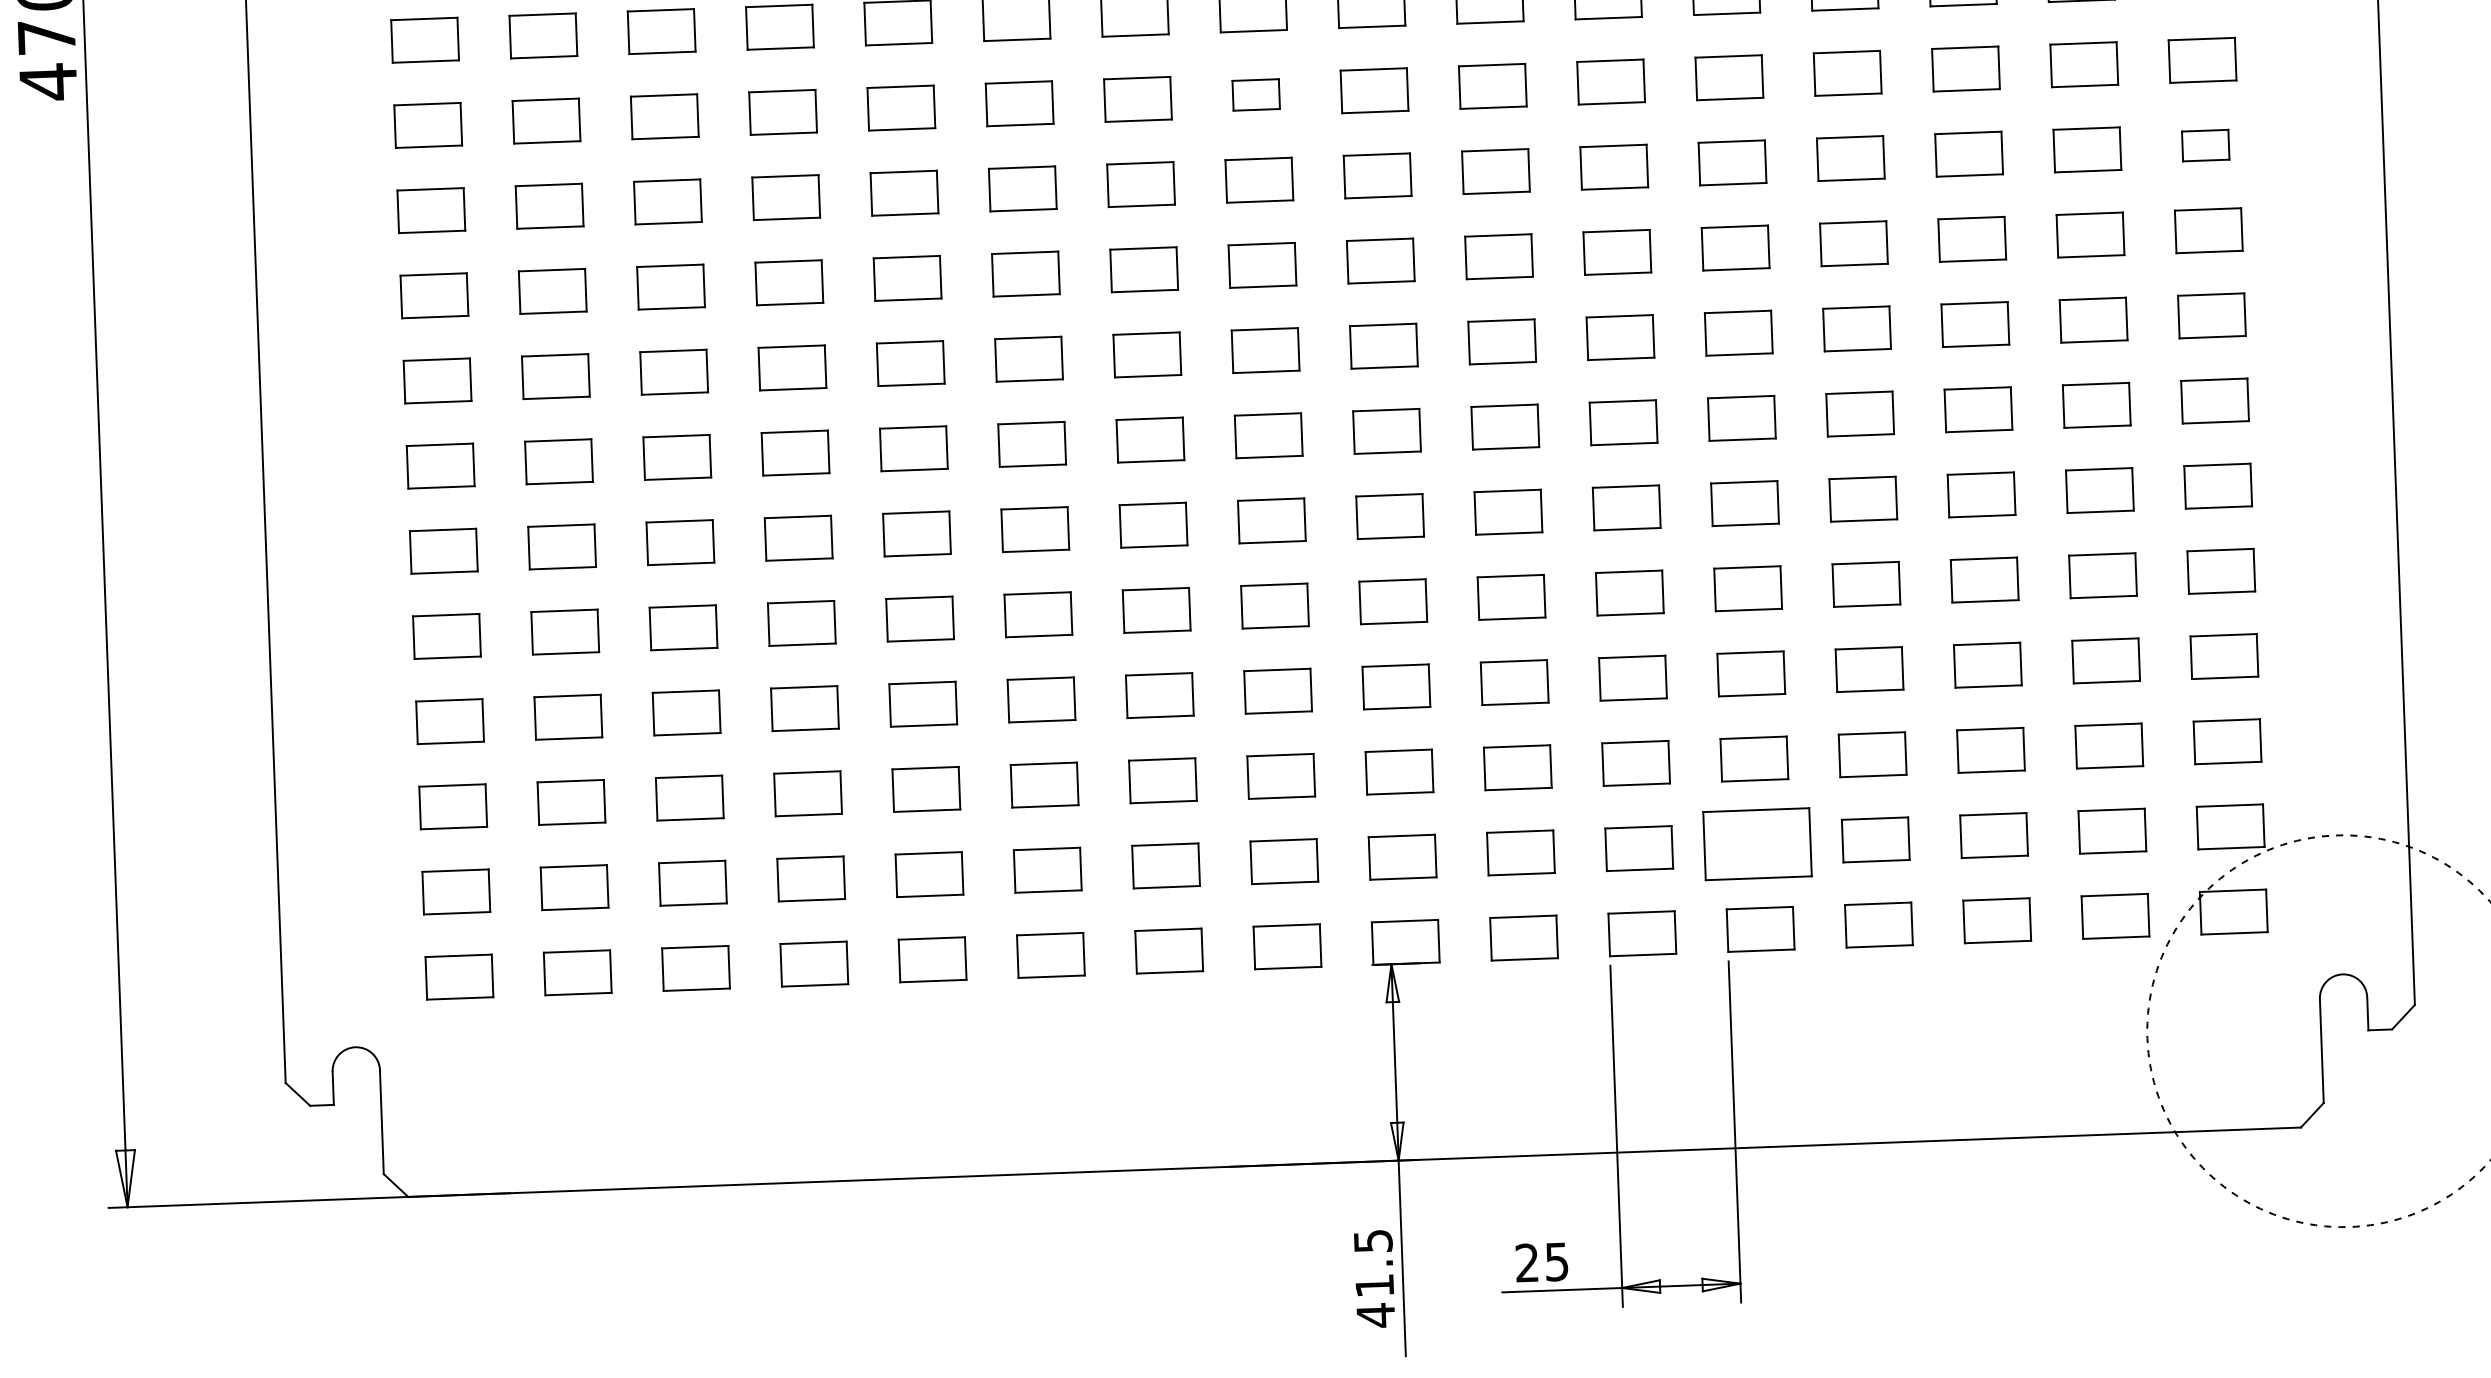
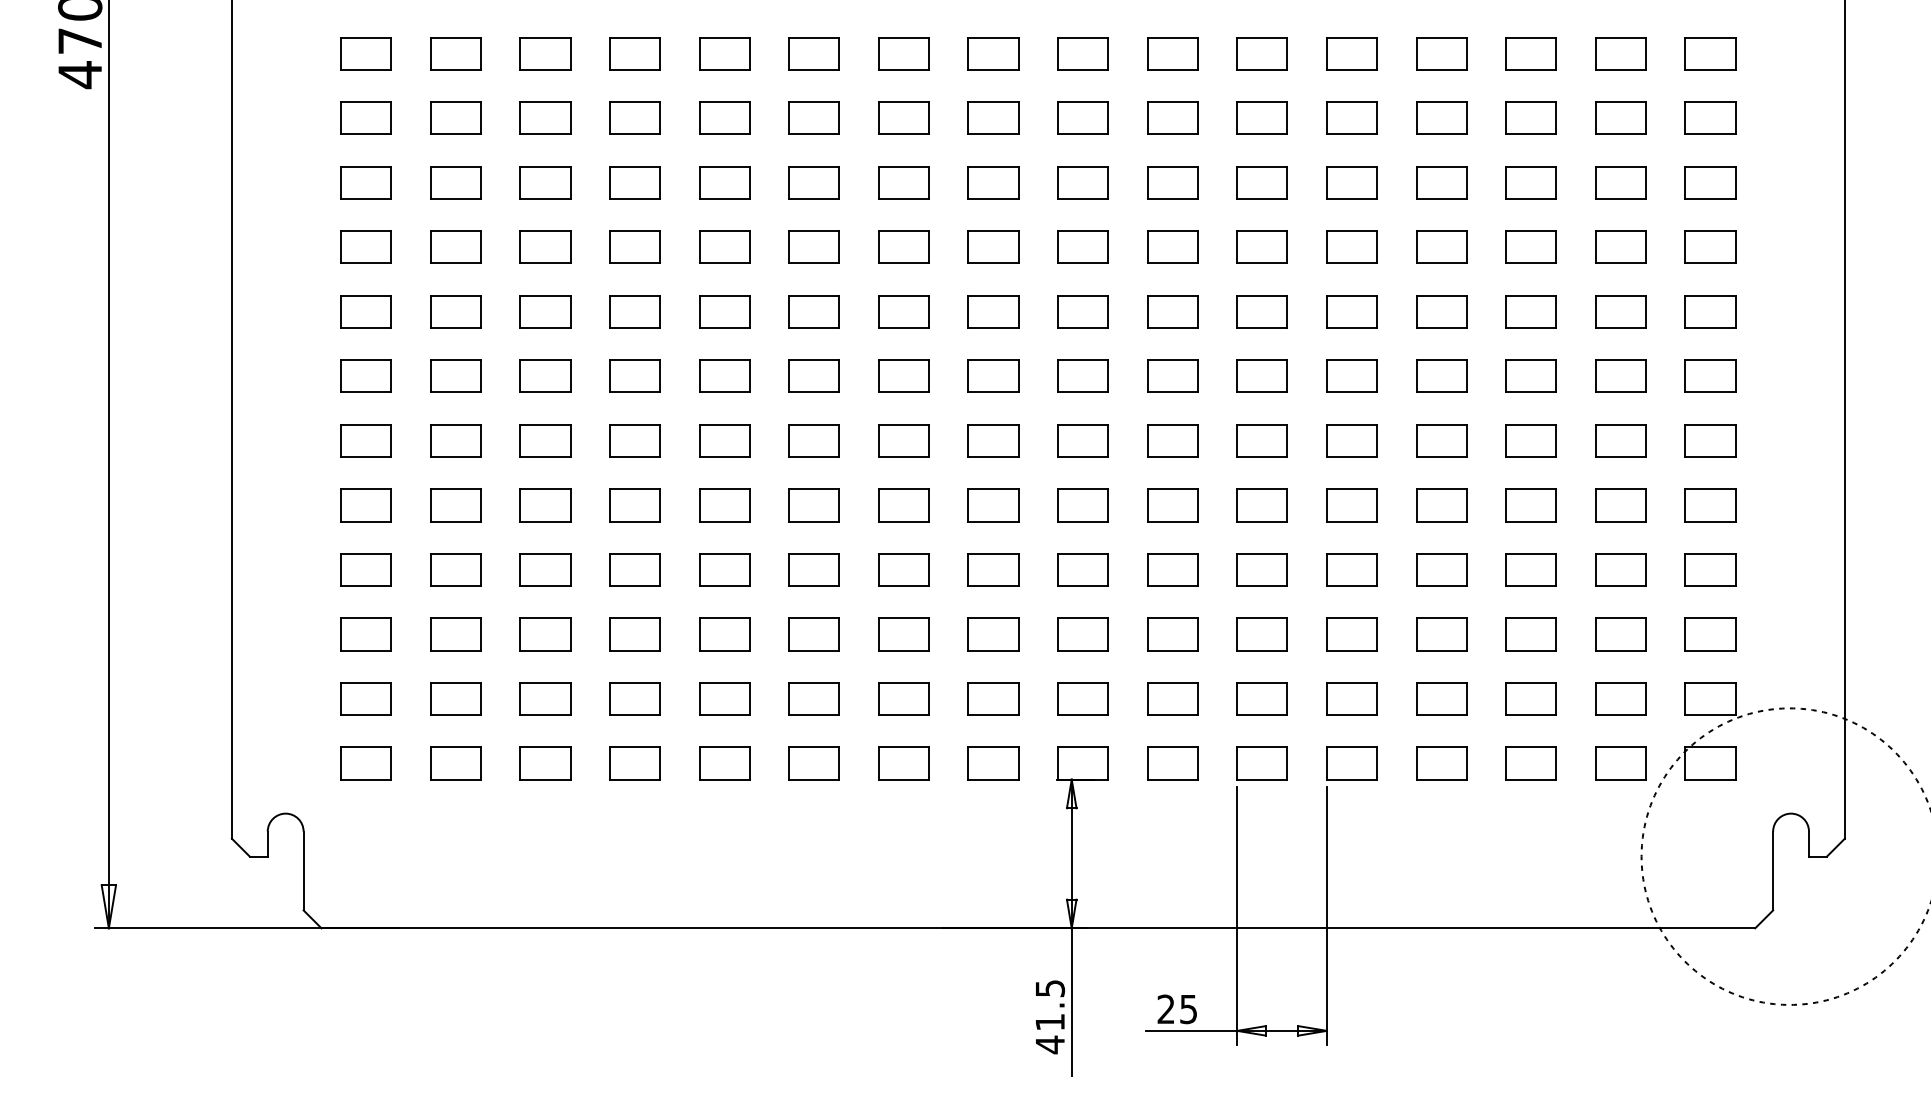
part: (1256, 94) -> (993, 117), size x1.43
part: (2205, 145) -> (1710, 182), size x1.43
part: (1756, 843) -> (1351, 698), size x0.62

